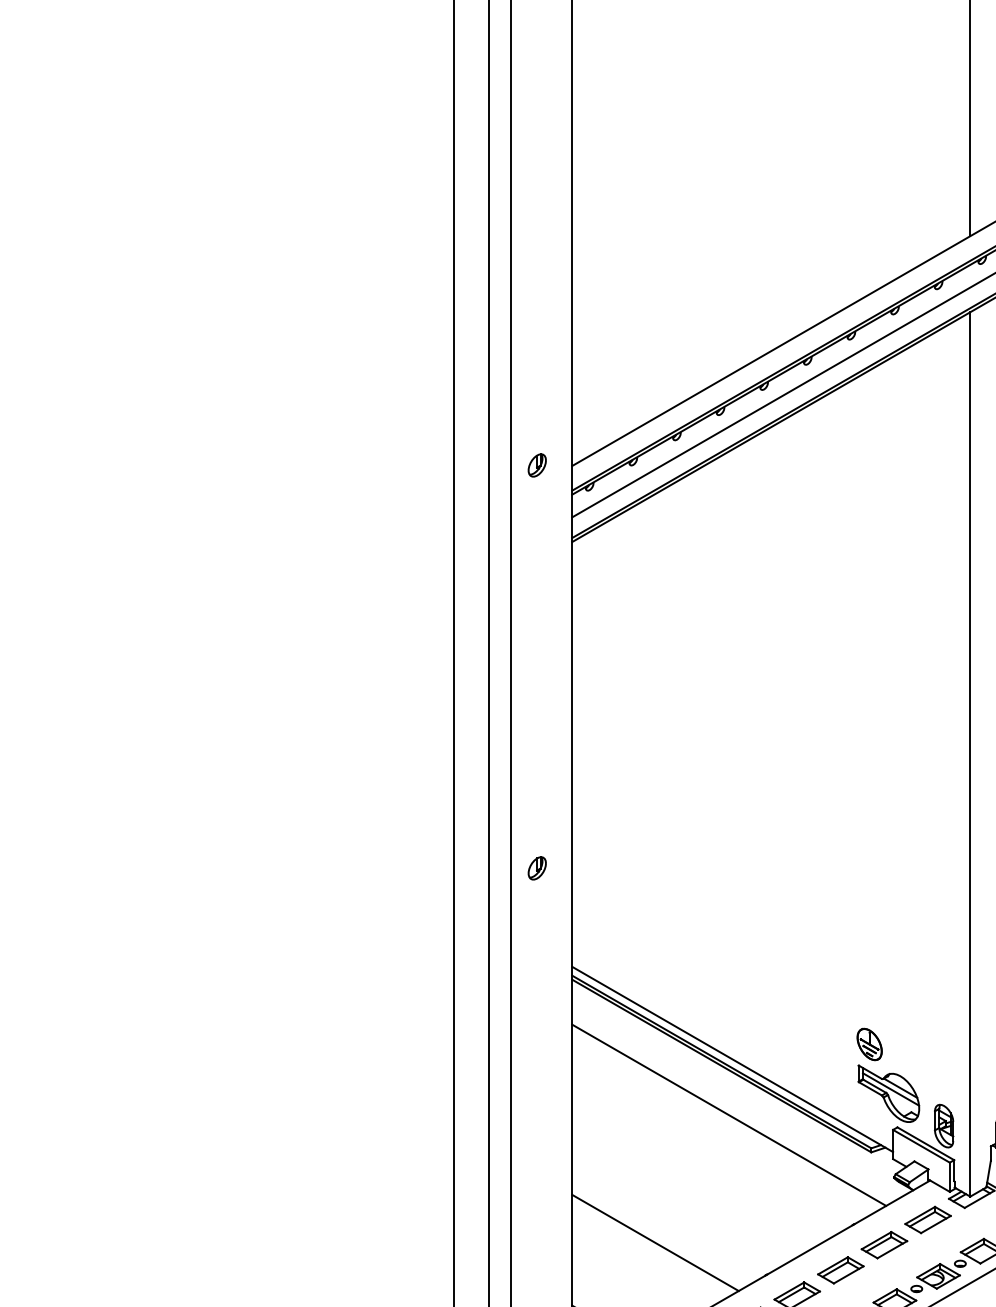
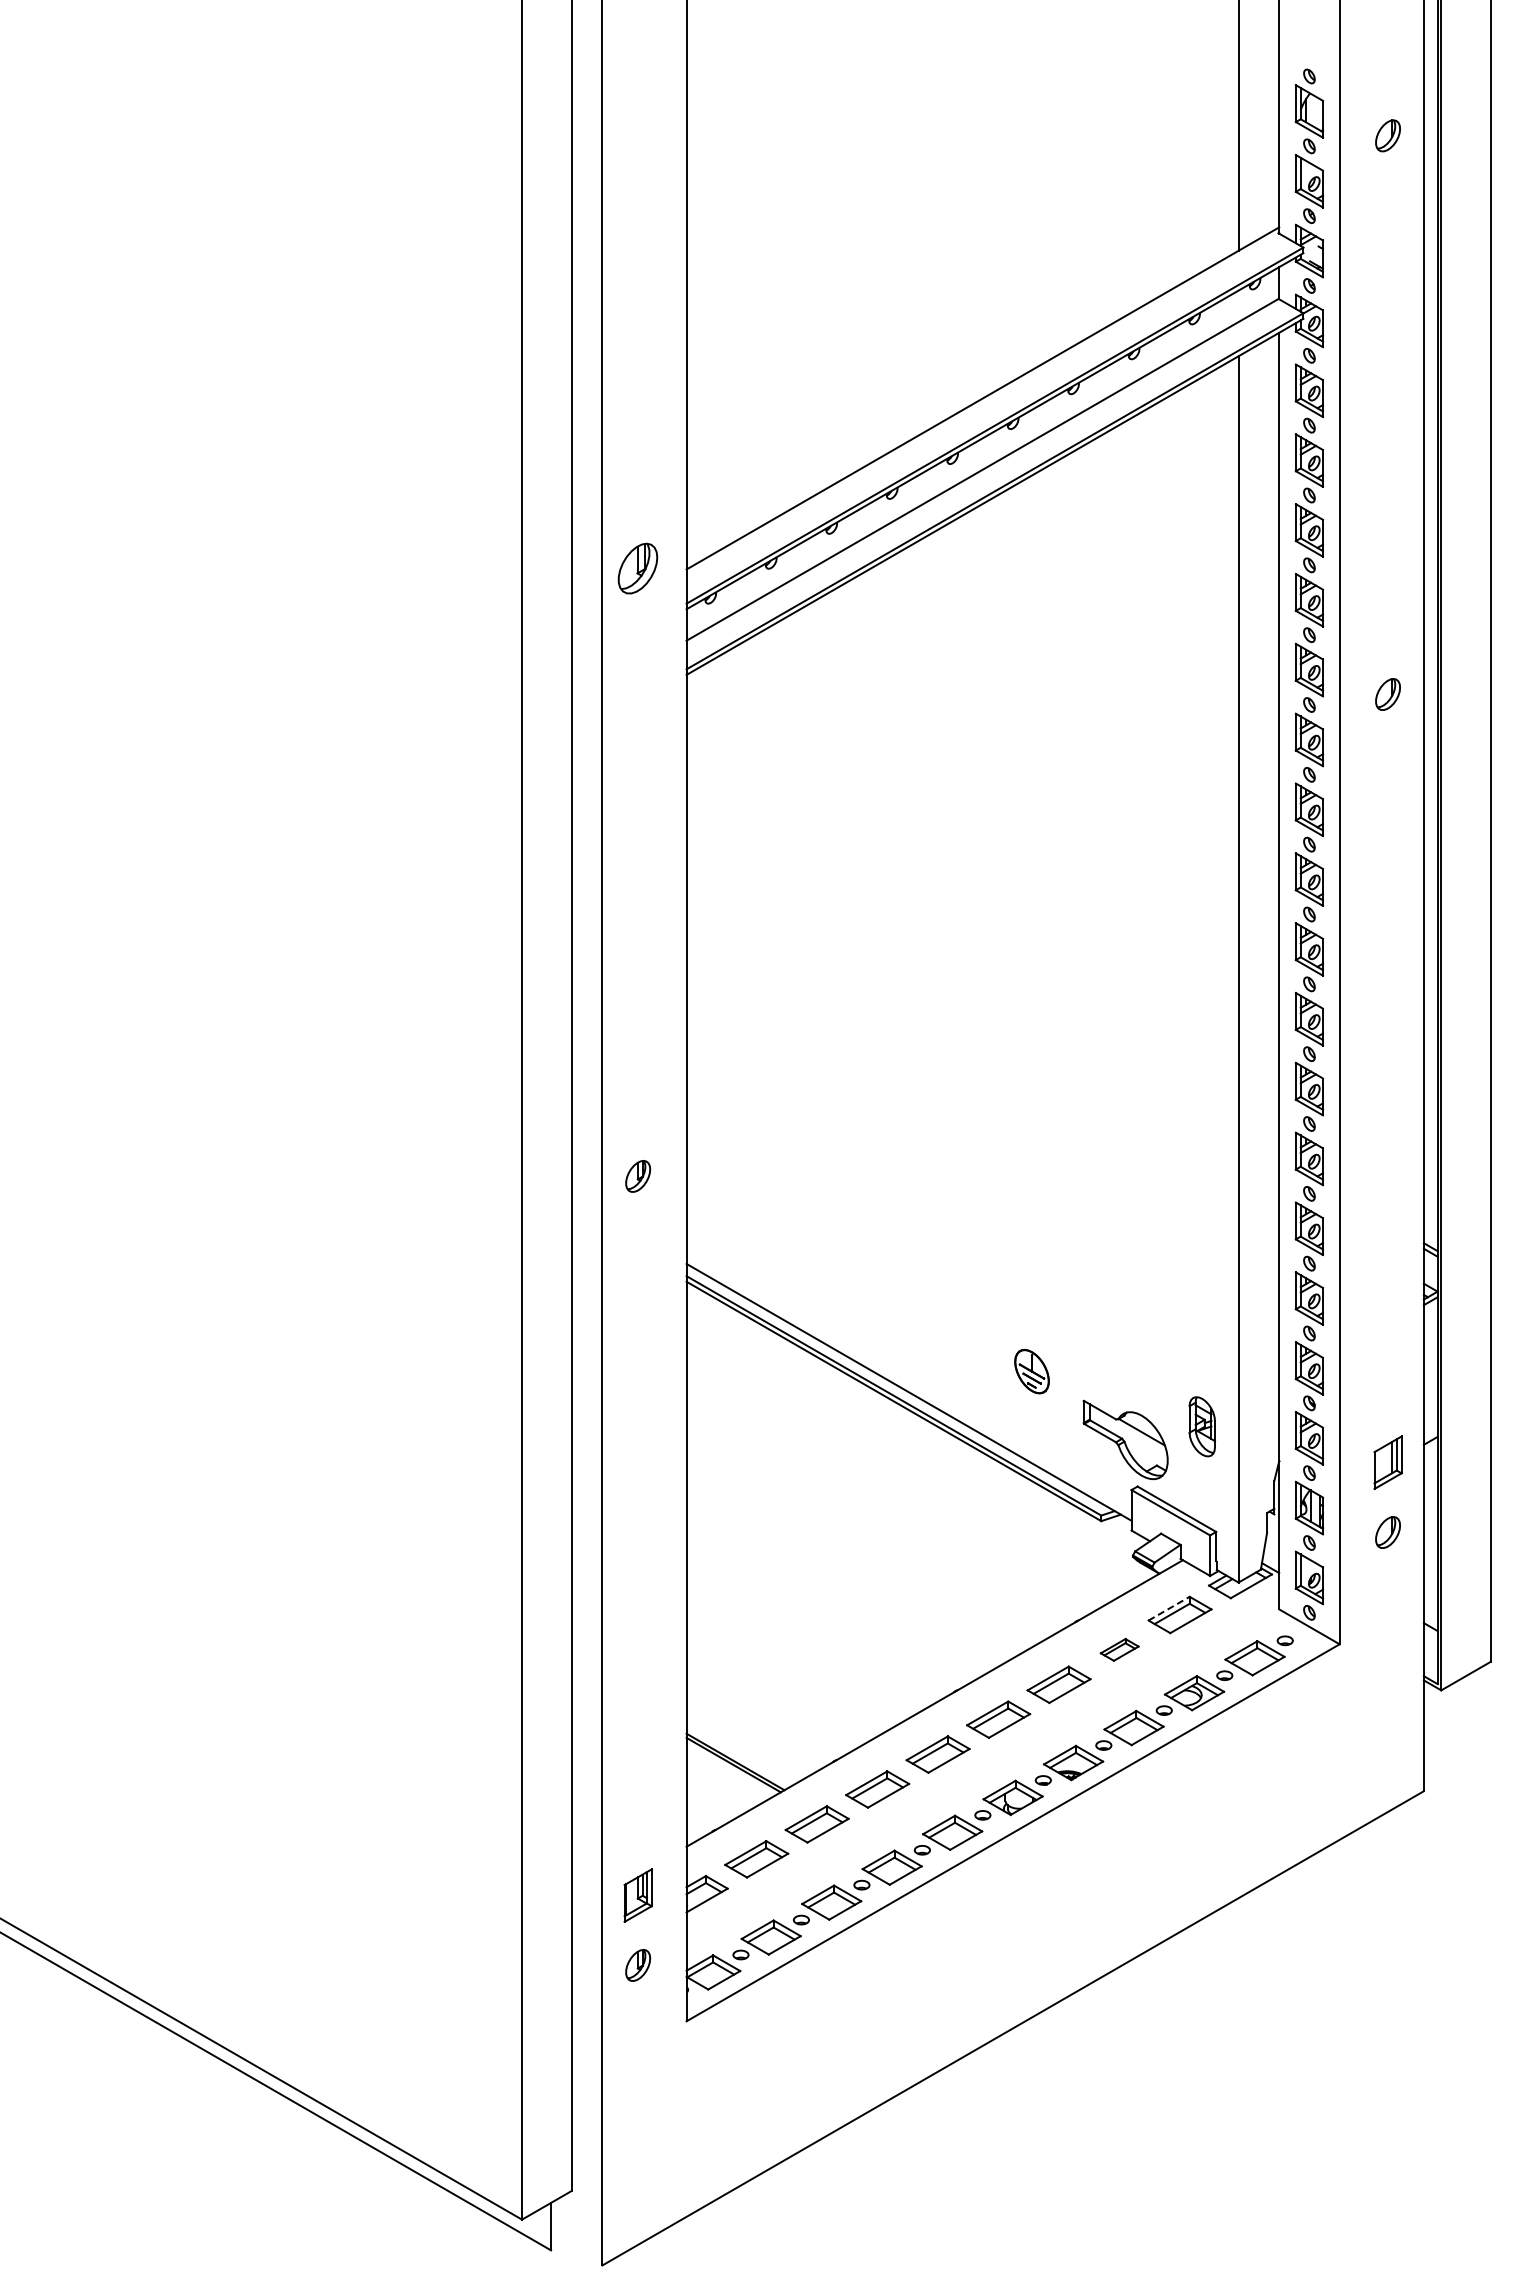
part: (537, 465) -> (638, 568), size x1.6
part: (537, 868) -> (638, 1176), moved
part: (869, 1044) -> (1031, 1371), moved
line: (890, 1089) -> (1128, 1433), removed
line: (728, 1115) -> (903, 1469), removed
part: (943, 1125) -> (1201, 1426), moved
line: (920, 1215) -> (1169, 1608), solid -> dashed
line: (655, 1242) -> (801, 1646), removed
part: (884, 1244) -> (1119, 1649), size x0.6

